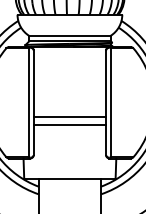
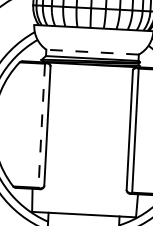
line: (69, 35) -> (92, 51), solid -> dashed
line: (28, 102) -> (41, 125), solid -> dashed
line: (69, 117) -> (87, 144), removed
line: (69, 125) -> (86, 154), removed

